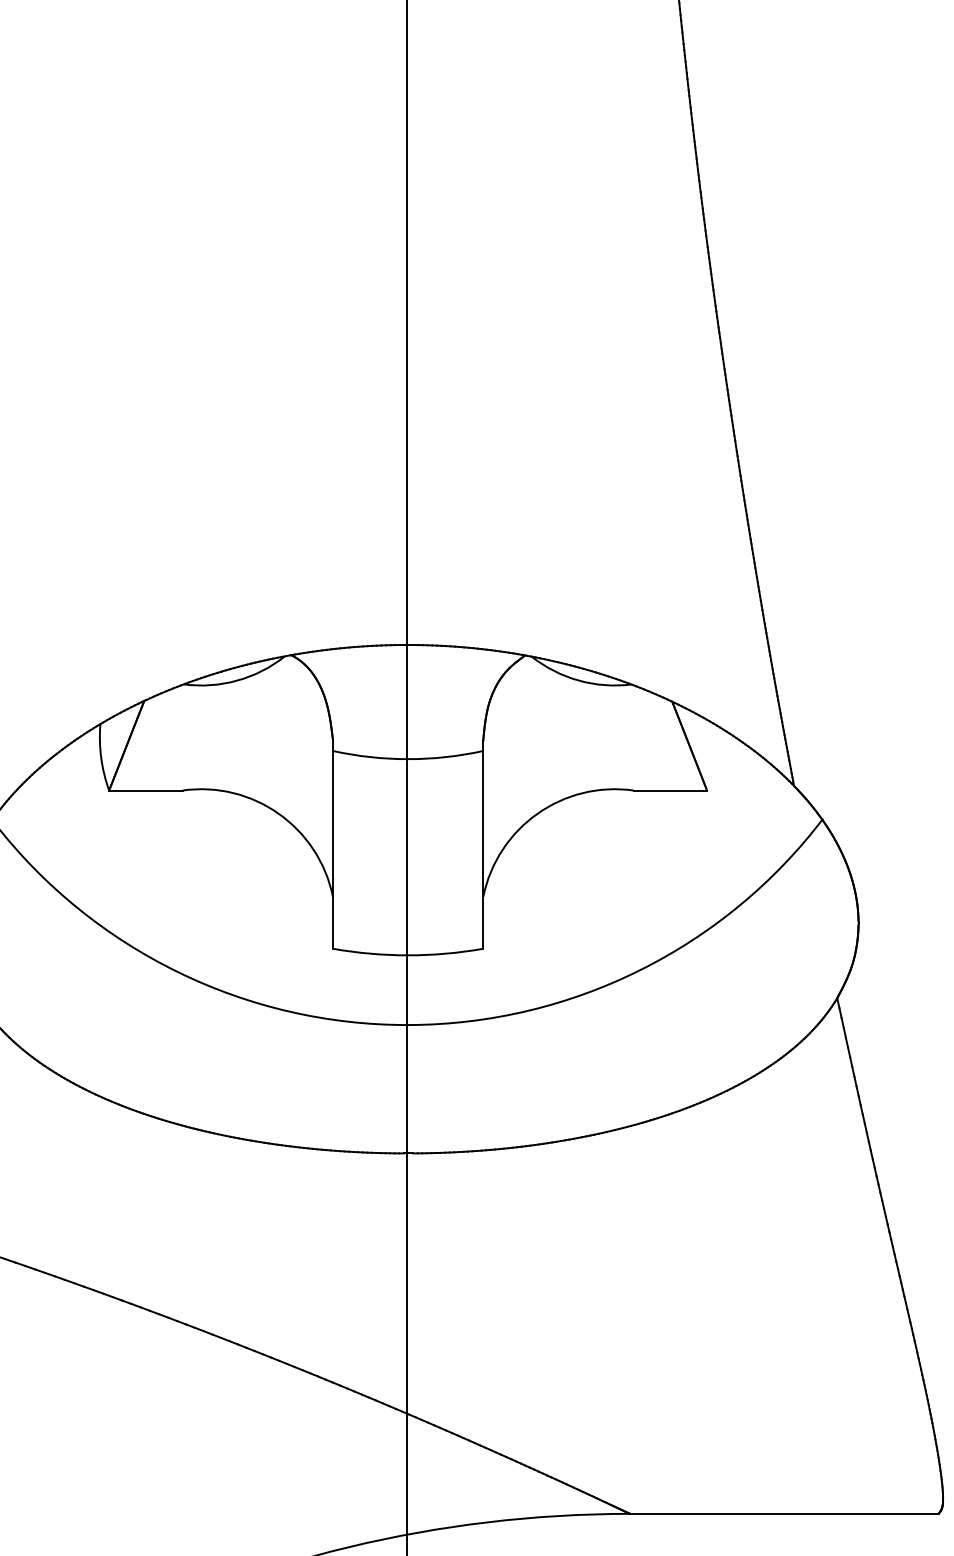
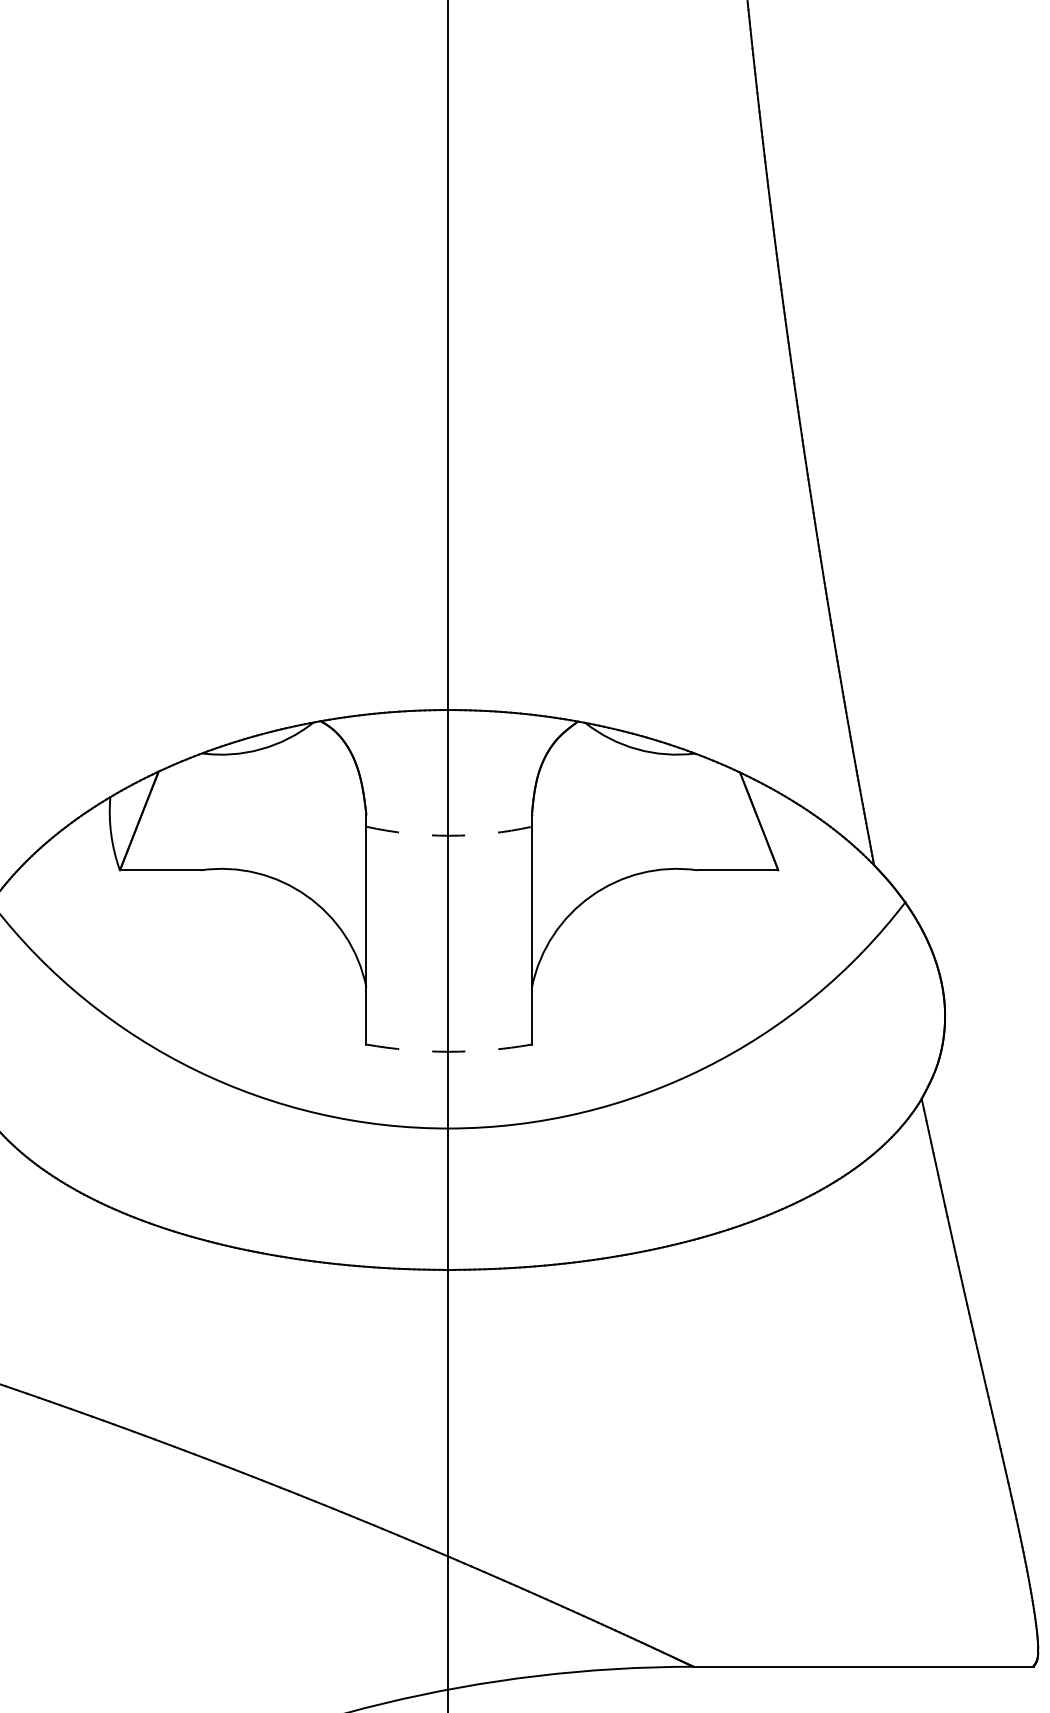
arc: (408, 759) -> (449, 836), solid -> dashed
arc: (408, 955) -> (449, 1051), solid -> dashed

